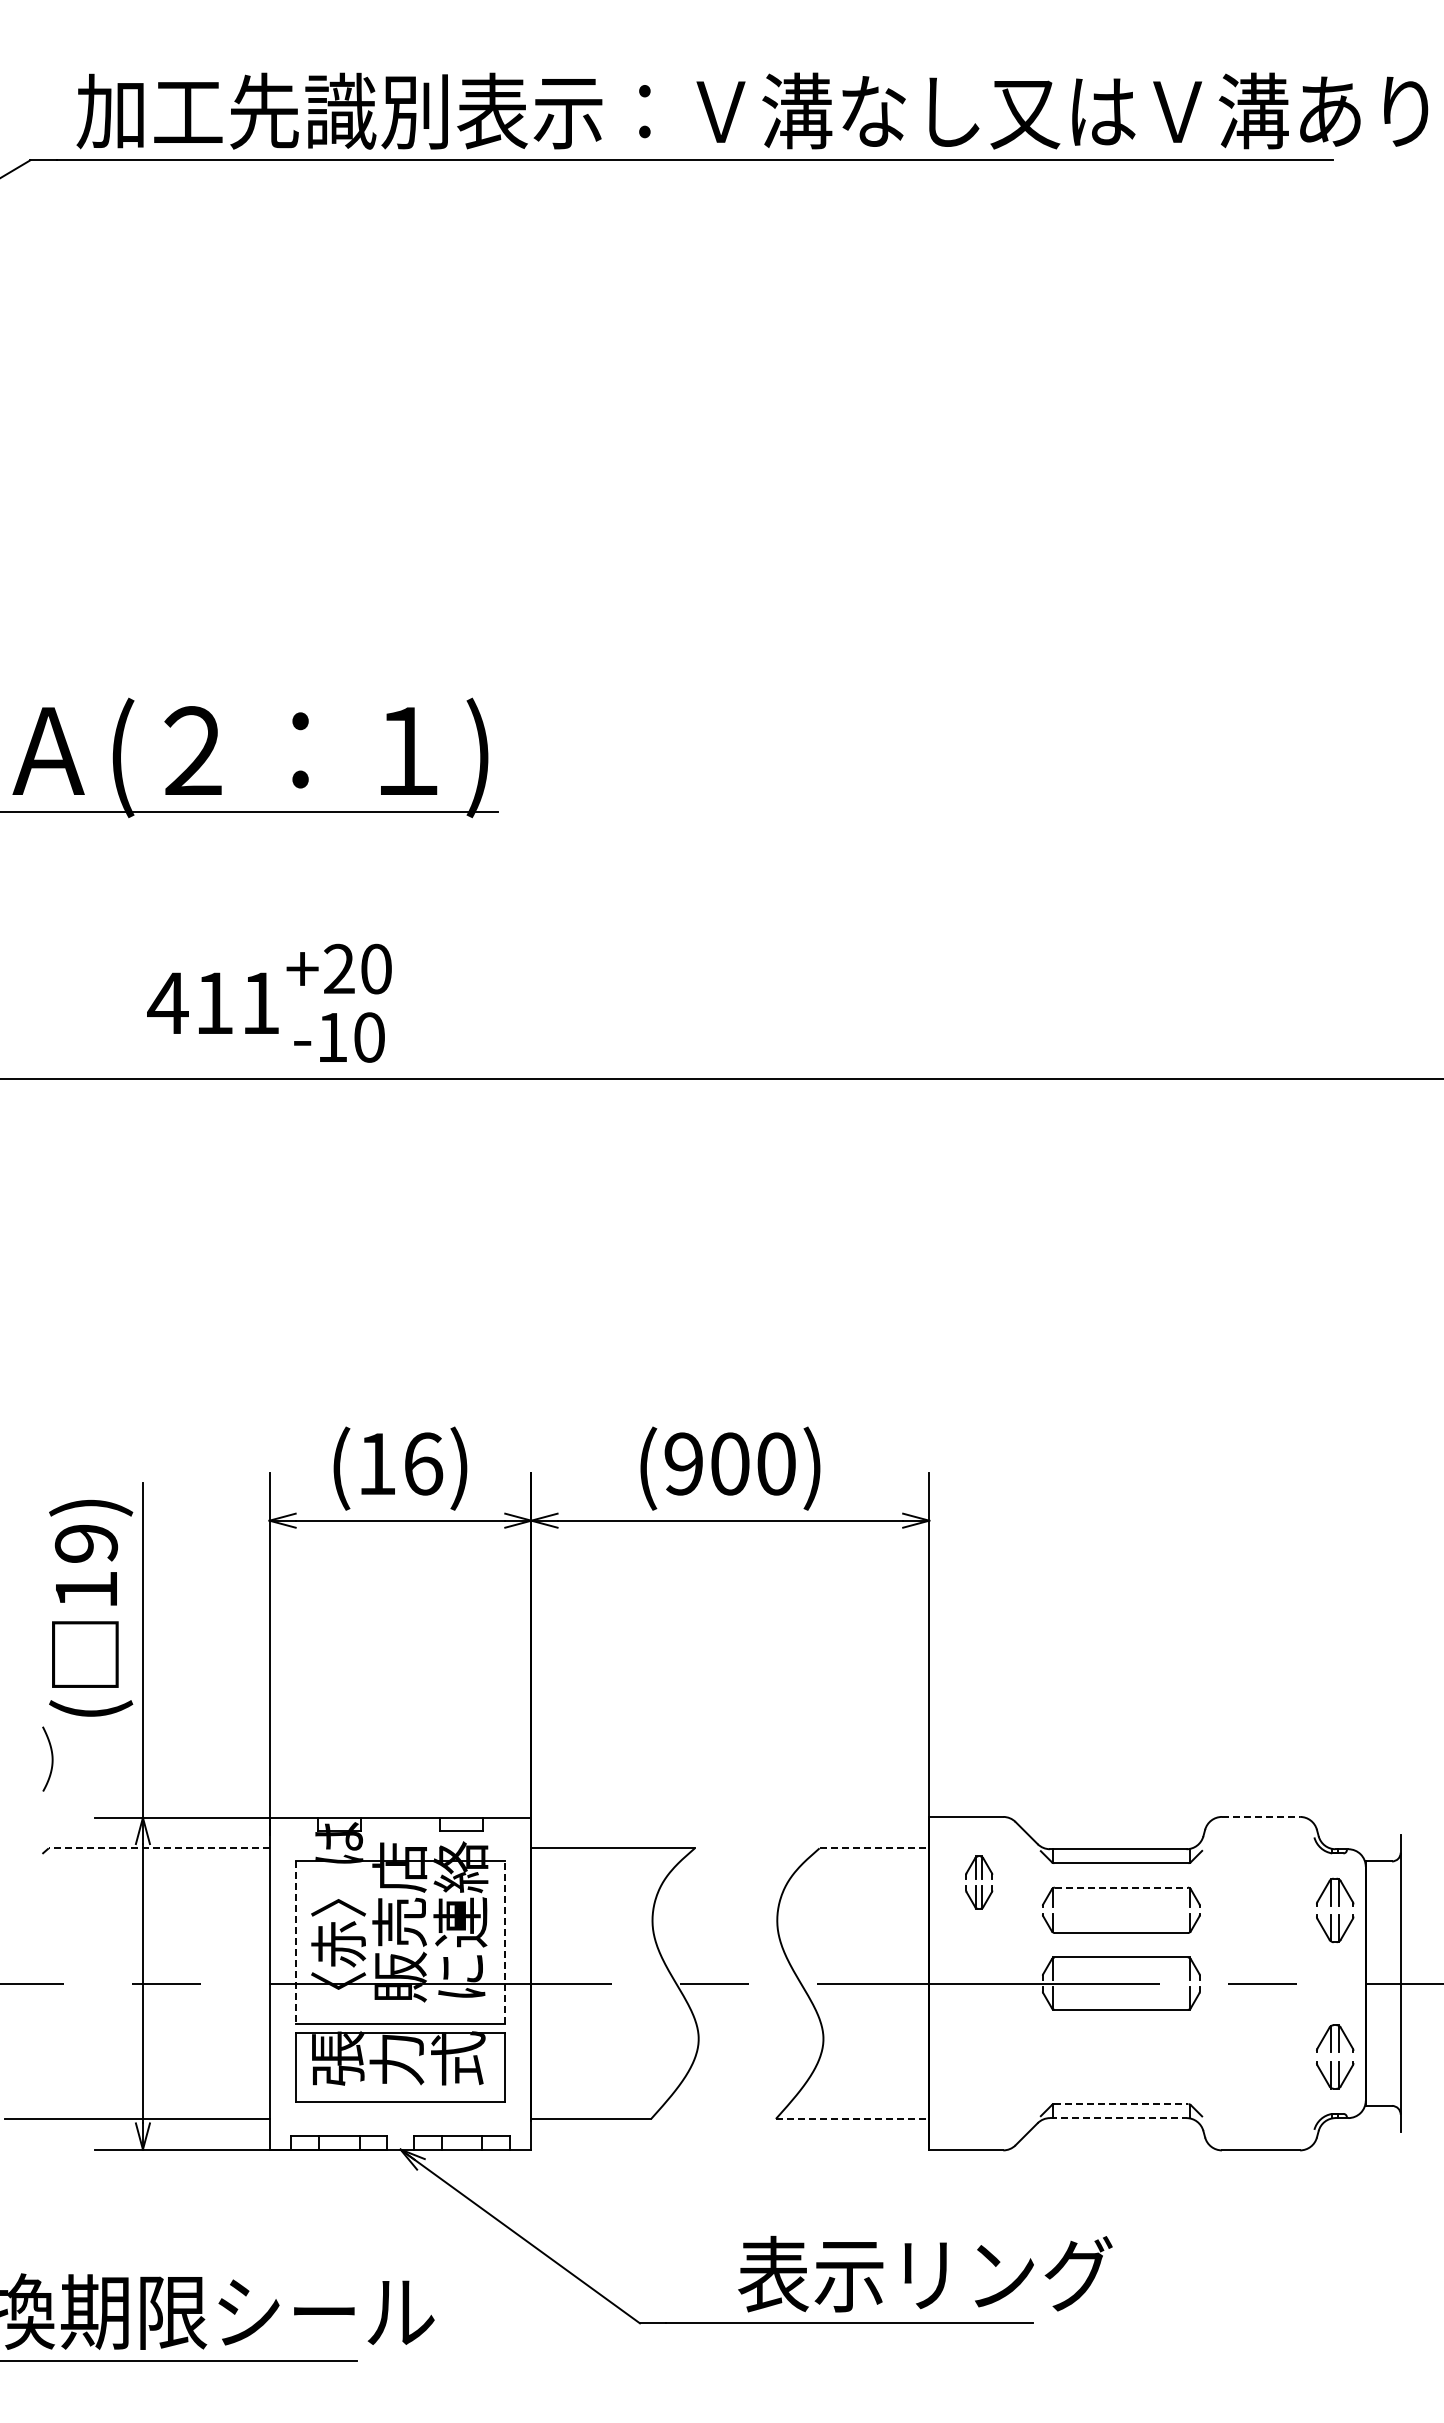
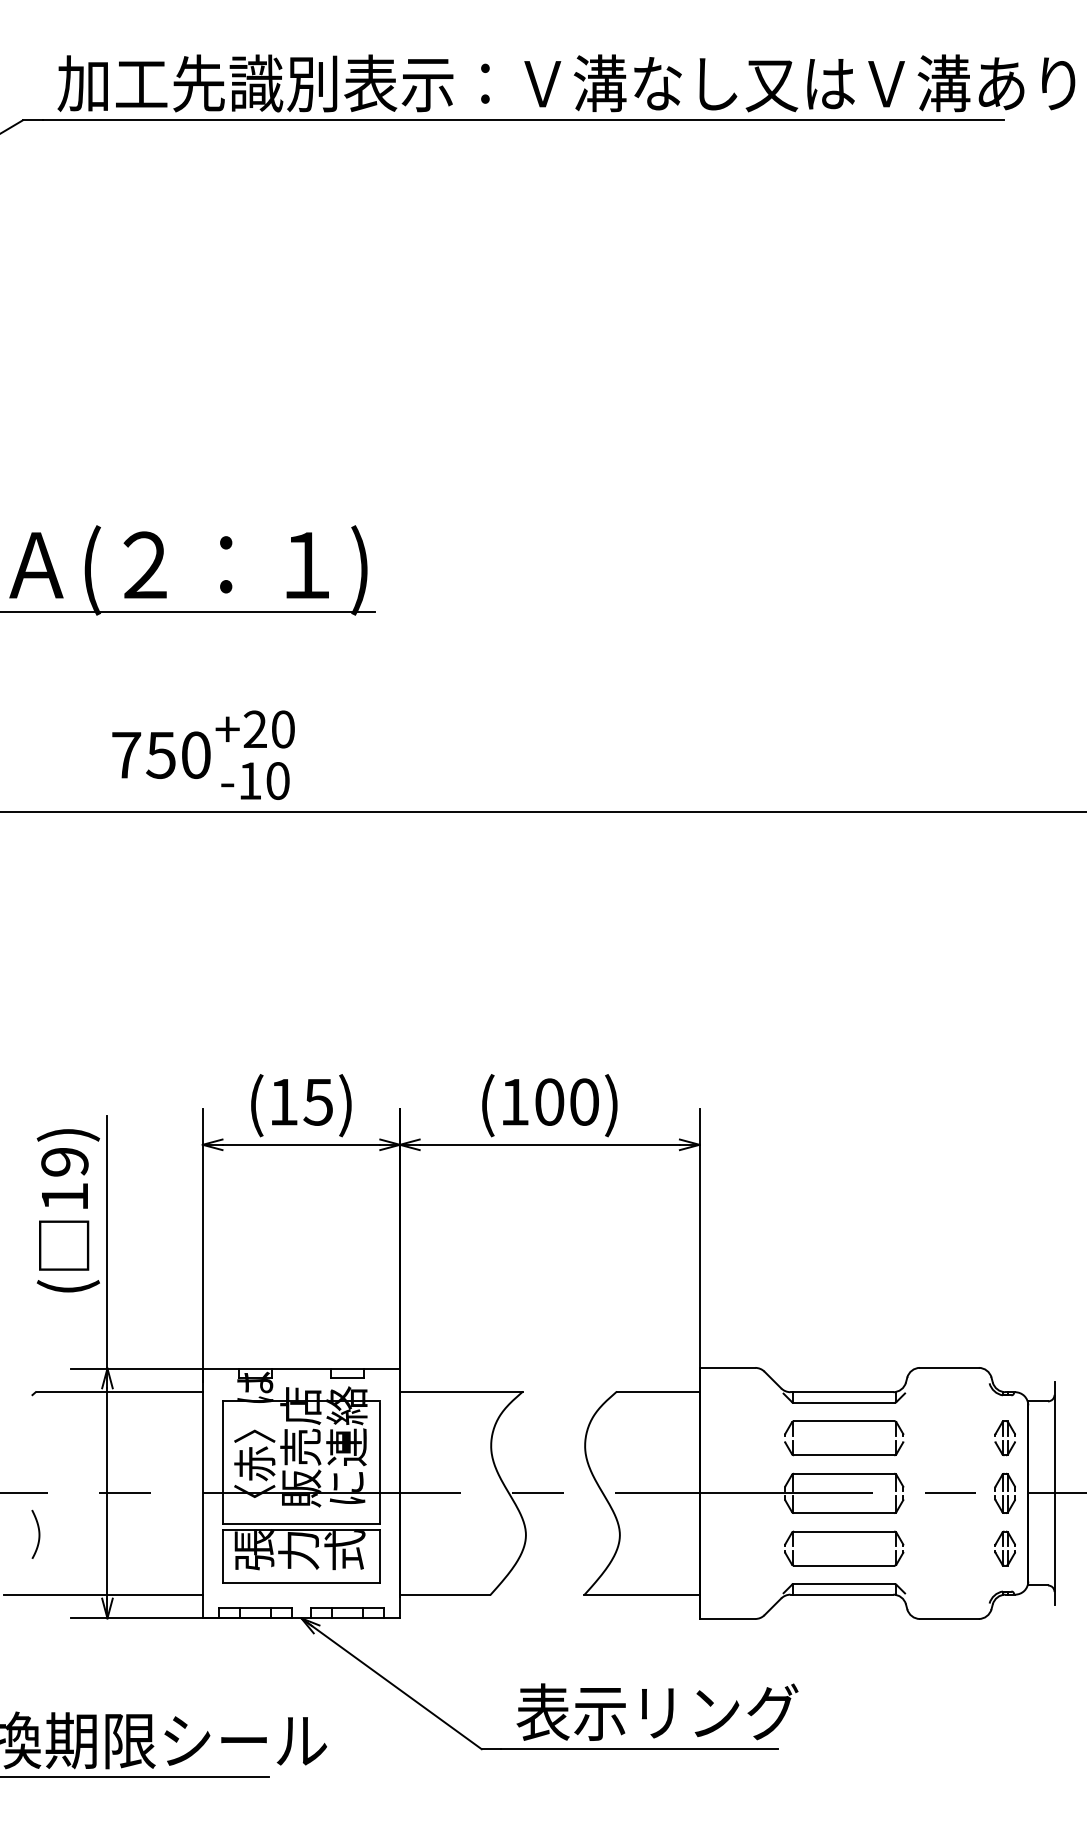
text: (213, 1002) -> (160, 754), 411 -> 750
text: (423, 1463) -> (318, 1101), (16) -> (15)
text: (683, 1463) -> (514, 1101), (900) -> (100)
curve: (51, 1758) -> (38, 1533), moved
line: (1261, 1816) -> (949, 1367), dashed -> solid
line: (158, 1848) -> (119, 1391), dashed -> solid
line: (874, 1848) -> (658, 1391), dashed -> solid
part: (979, 1882) -> (1005, 1493), moved
line: (1121, 1887) -> (844, 1421), dashed -> solid
part: (1335, 1909) -> (1005, 1437), size x0.71
line: (295, 1943) -> (222, 1463), dashed -> solid
line: (505, 1943) -> (380, 1463), dashed -> solid
part: (1121, 2034) -> (844, 1531), added
part: (1335, 2056) -> (1005, 1548), size x0.71
line: (1121, 2104) -> (844, 1584), dashed -> solid
line: (852, 2118) -> (641, 1594), dashed -> solid
line: (1118, 2118) -> (842, 1594), dashed -> solid
text: (925, 2274) -> (657, 1712), moved

